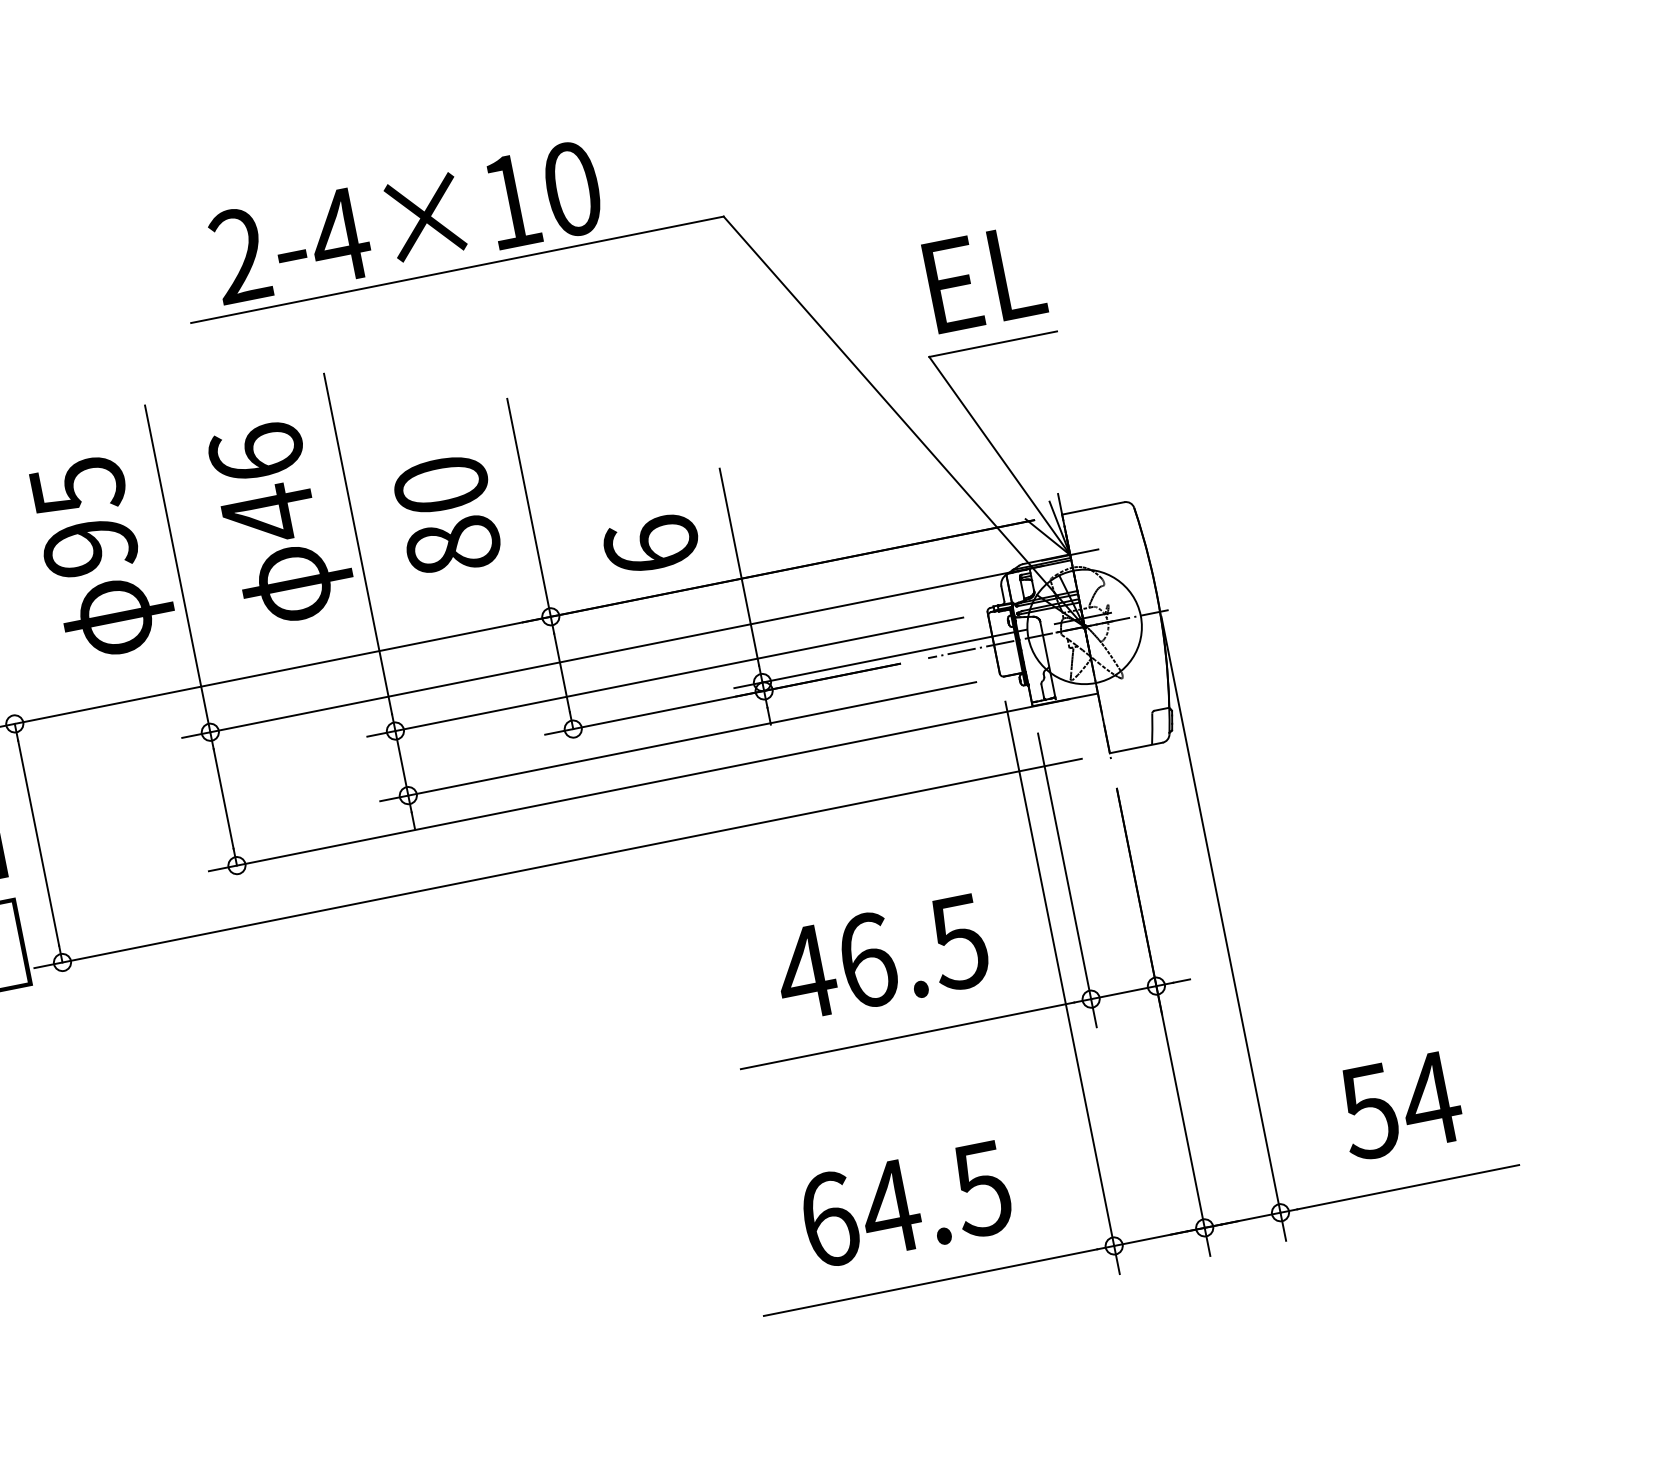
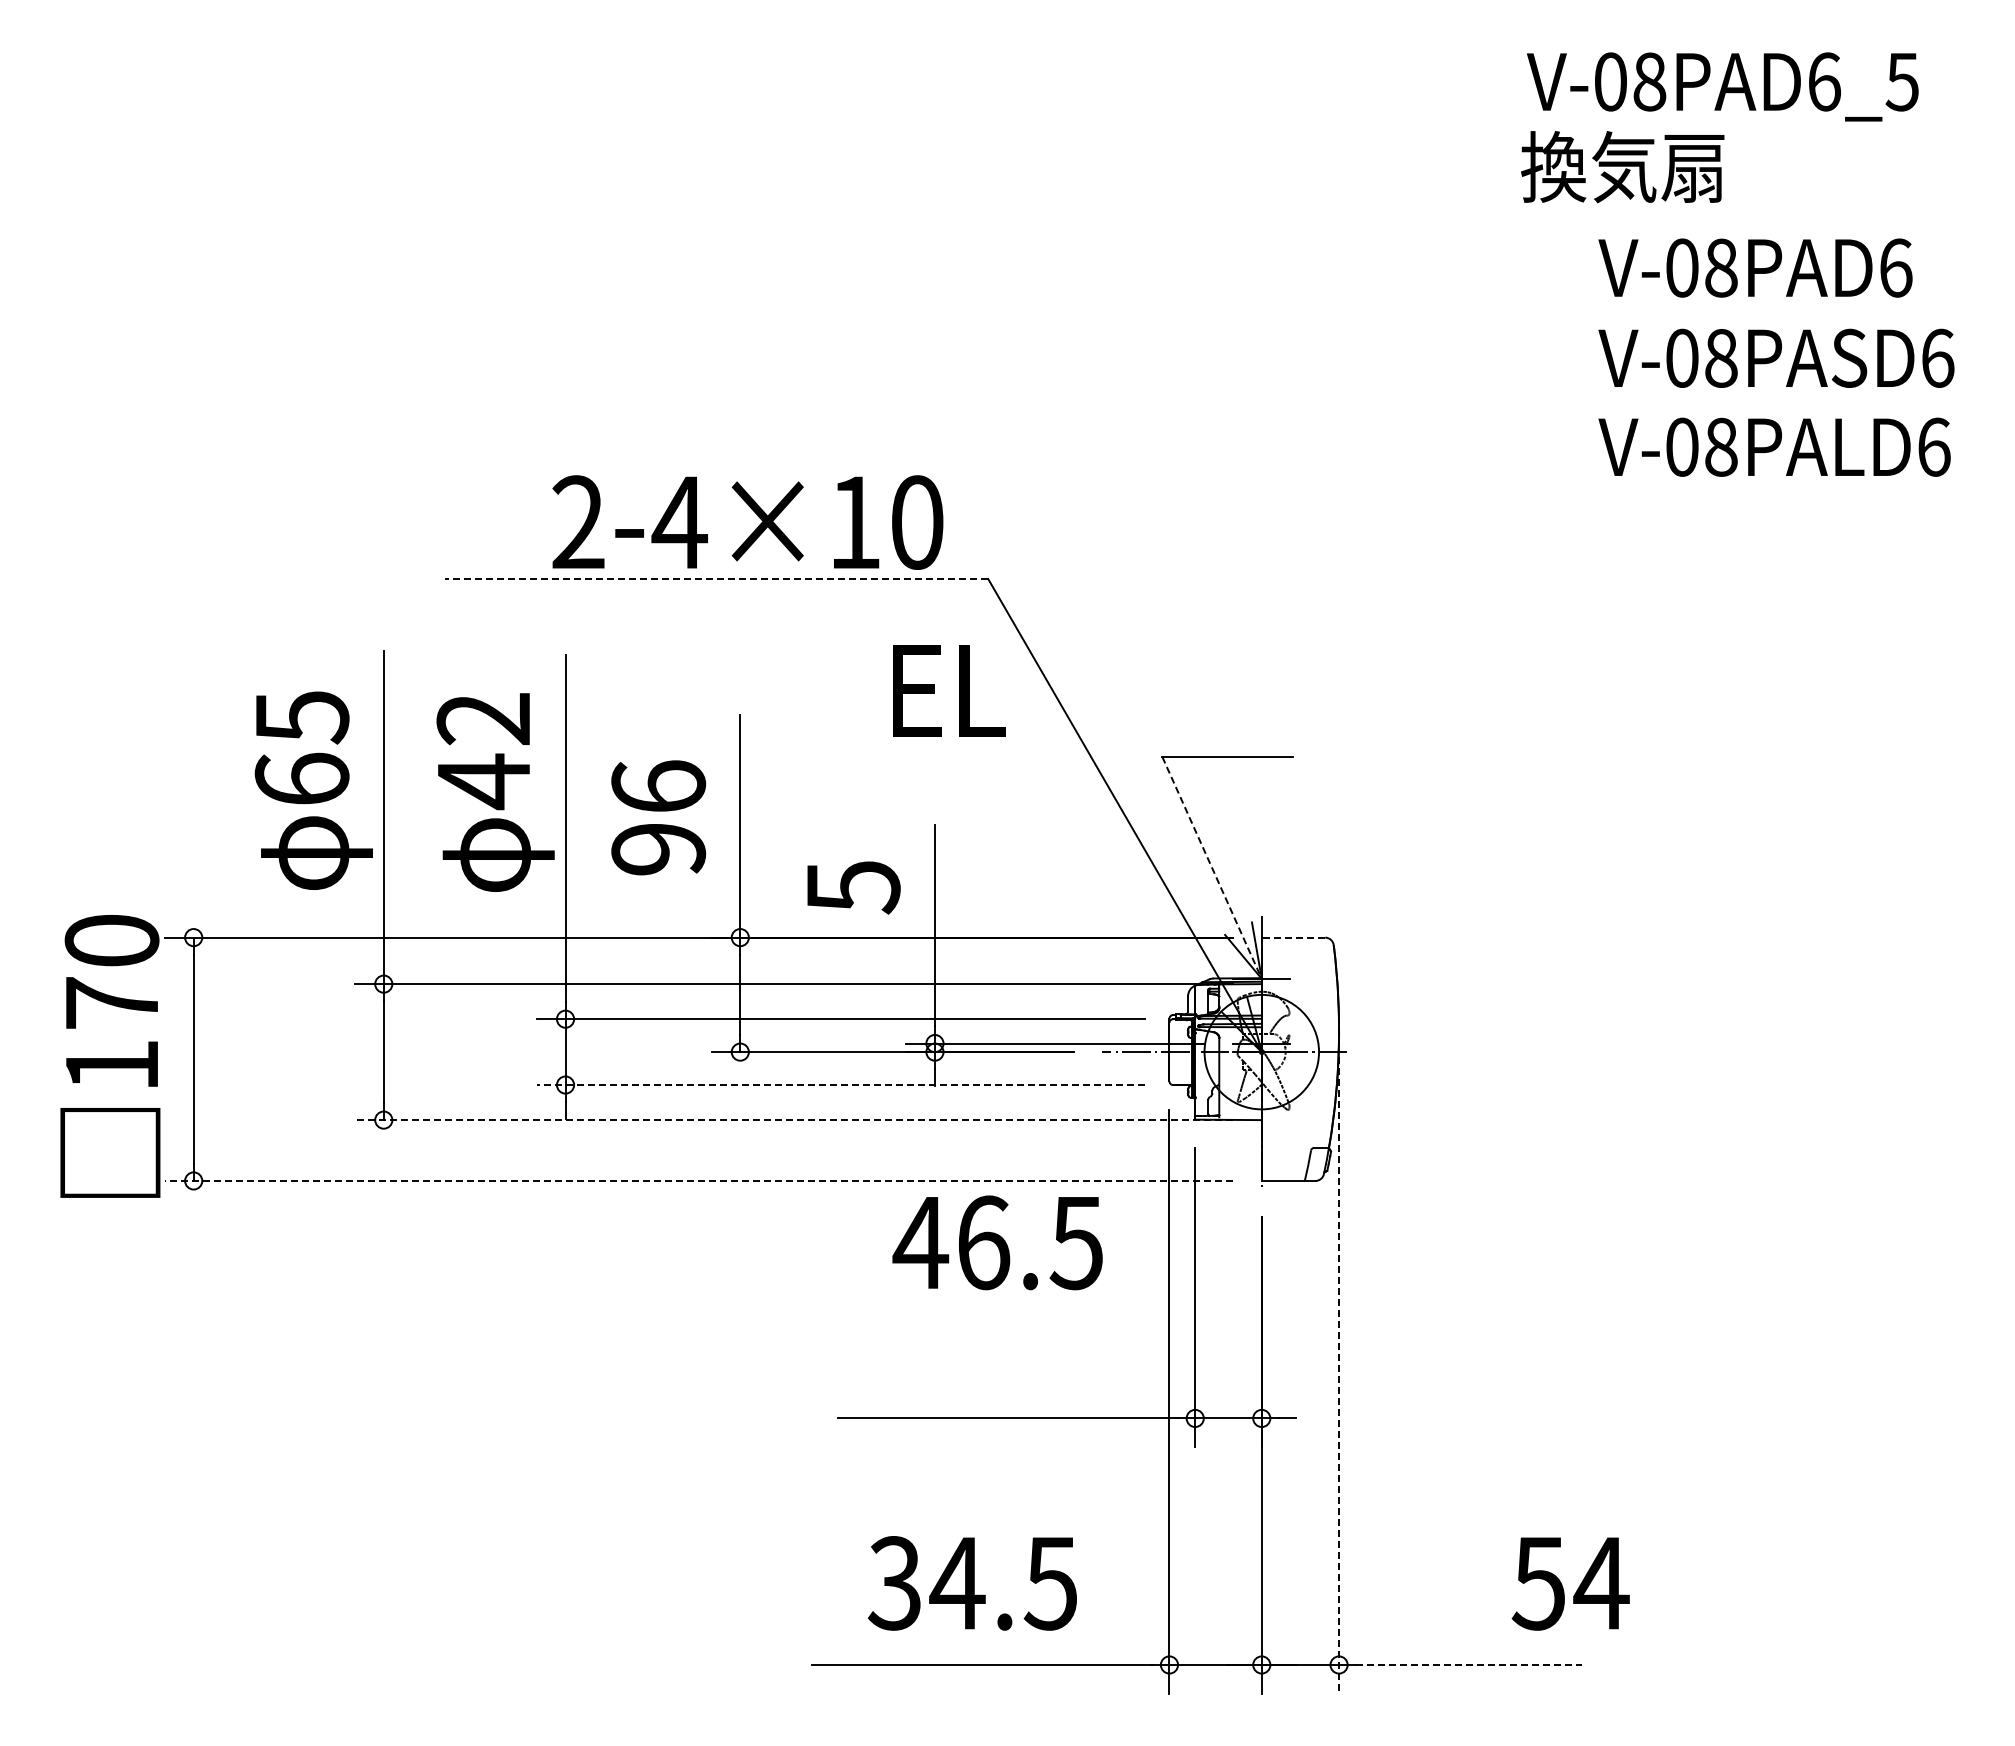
text: (405, 222) -> (747, 522), moved
line: (457, 270) -> (716, 579), solid -> dashed
text: (985, 278) -> (949, 690), moved
text: (256, 452) -> (483, 718), 46 -> 42
line: (1000, 455) -> (1212, 867), solid -> dashed
line: (1093, 508) -> (1293, 937), solid -> dashed
text: (447, 515) -> (658, 817), 80 -> 96
text: (652, 545) -> (853, 887), 6 -> 5
text: (89, 546) -> (301, 778), 95 -> 65
line: (678, 742) -> (840, 1085), solid -> dashed
line: (639, 785) -> (794, 1120), solid -> dashed
line: (557, 863) -> (698, 1180), solid -> dashed
line: (1224, 928) -> (1339, 1375), solid -> dashed
text: (881, 957) -> (997, 1242), moved
text: (1400, 1105) -> (1570, 1583), moved
line: (1408, 1186) -> (1469, 1664), solid -> dashed
text: (828, 1219) -> (894, 1583), 64.5 -> 34.5

